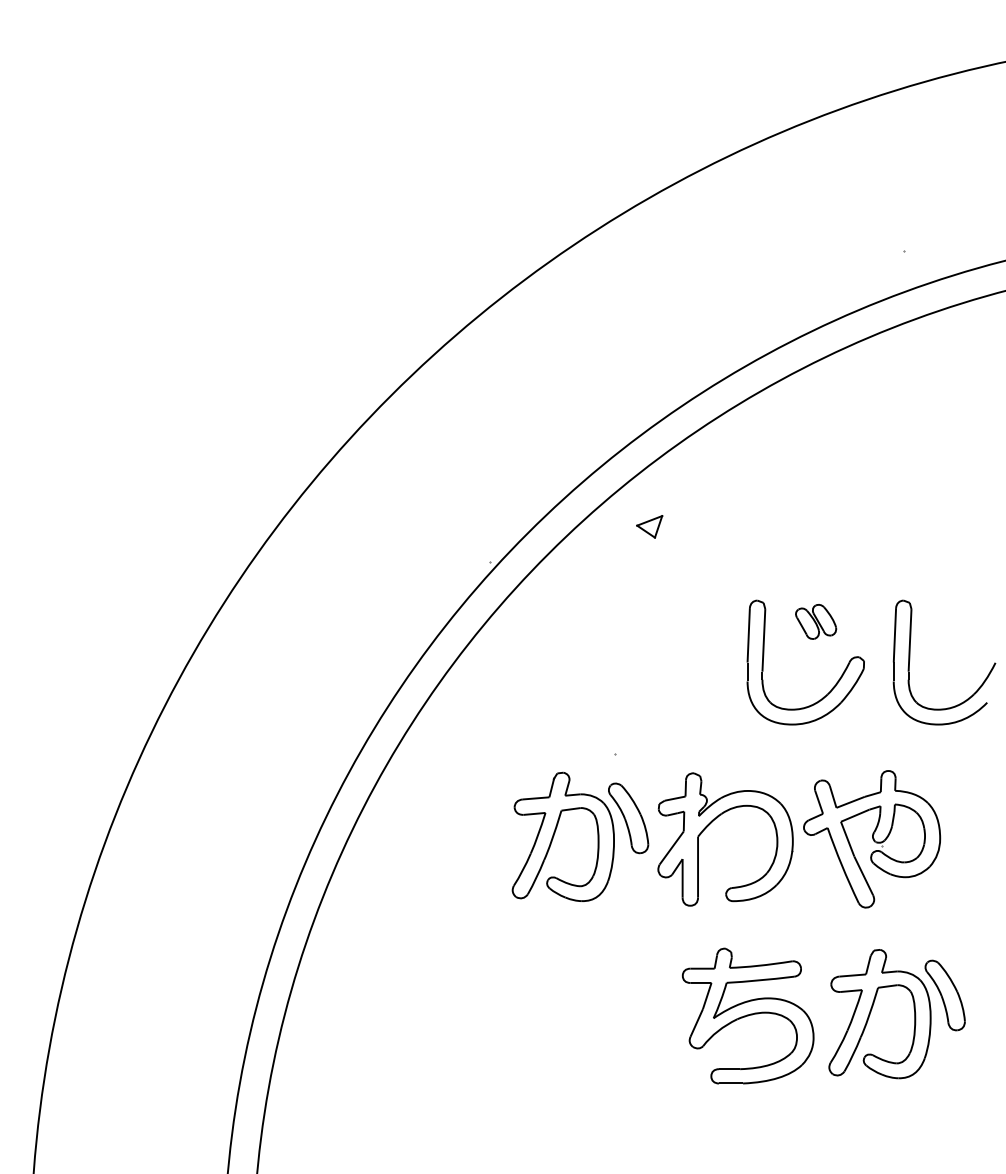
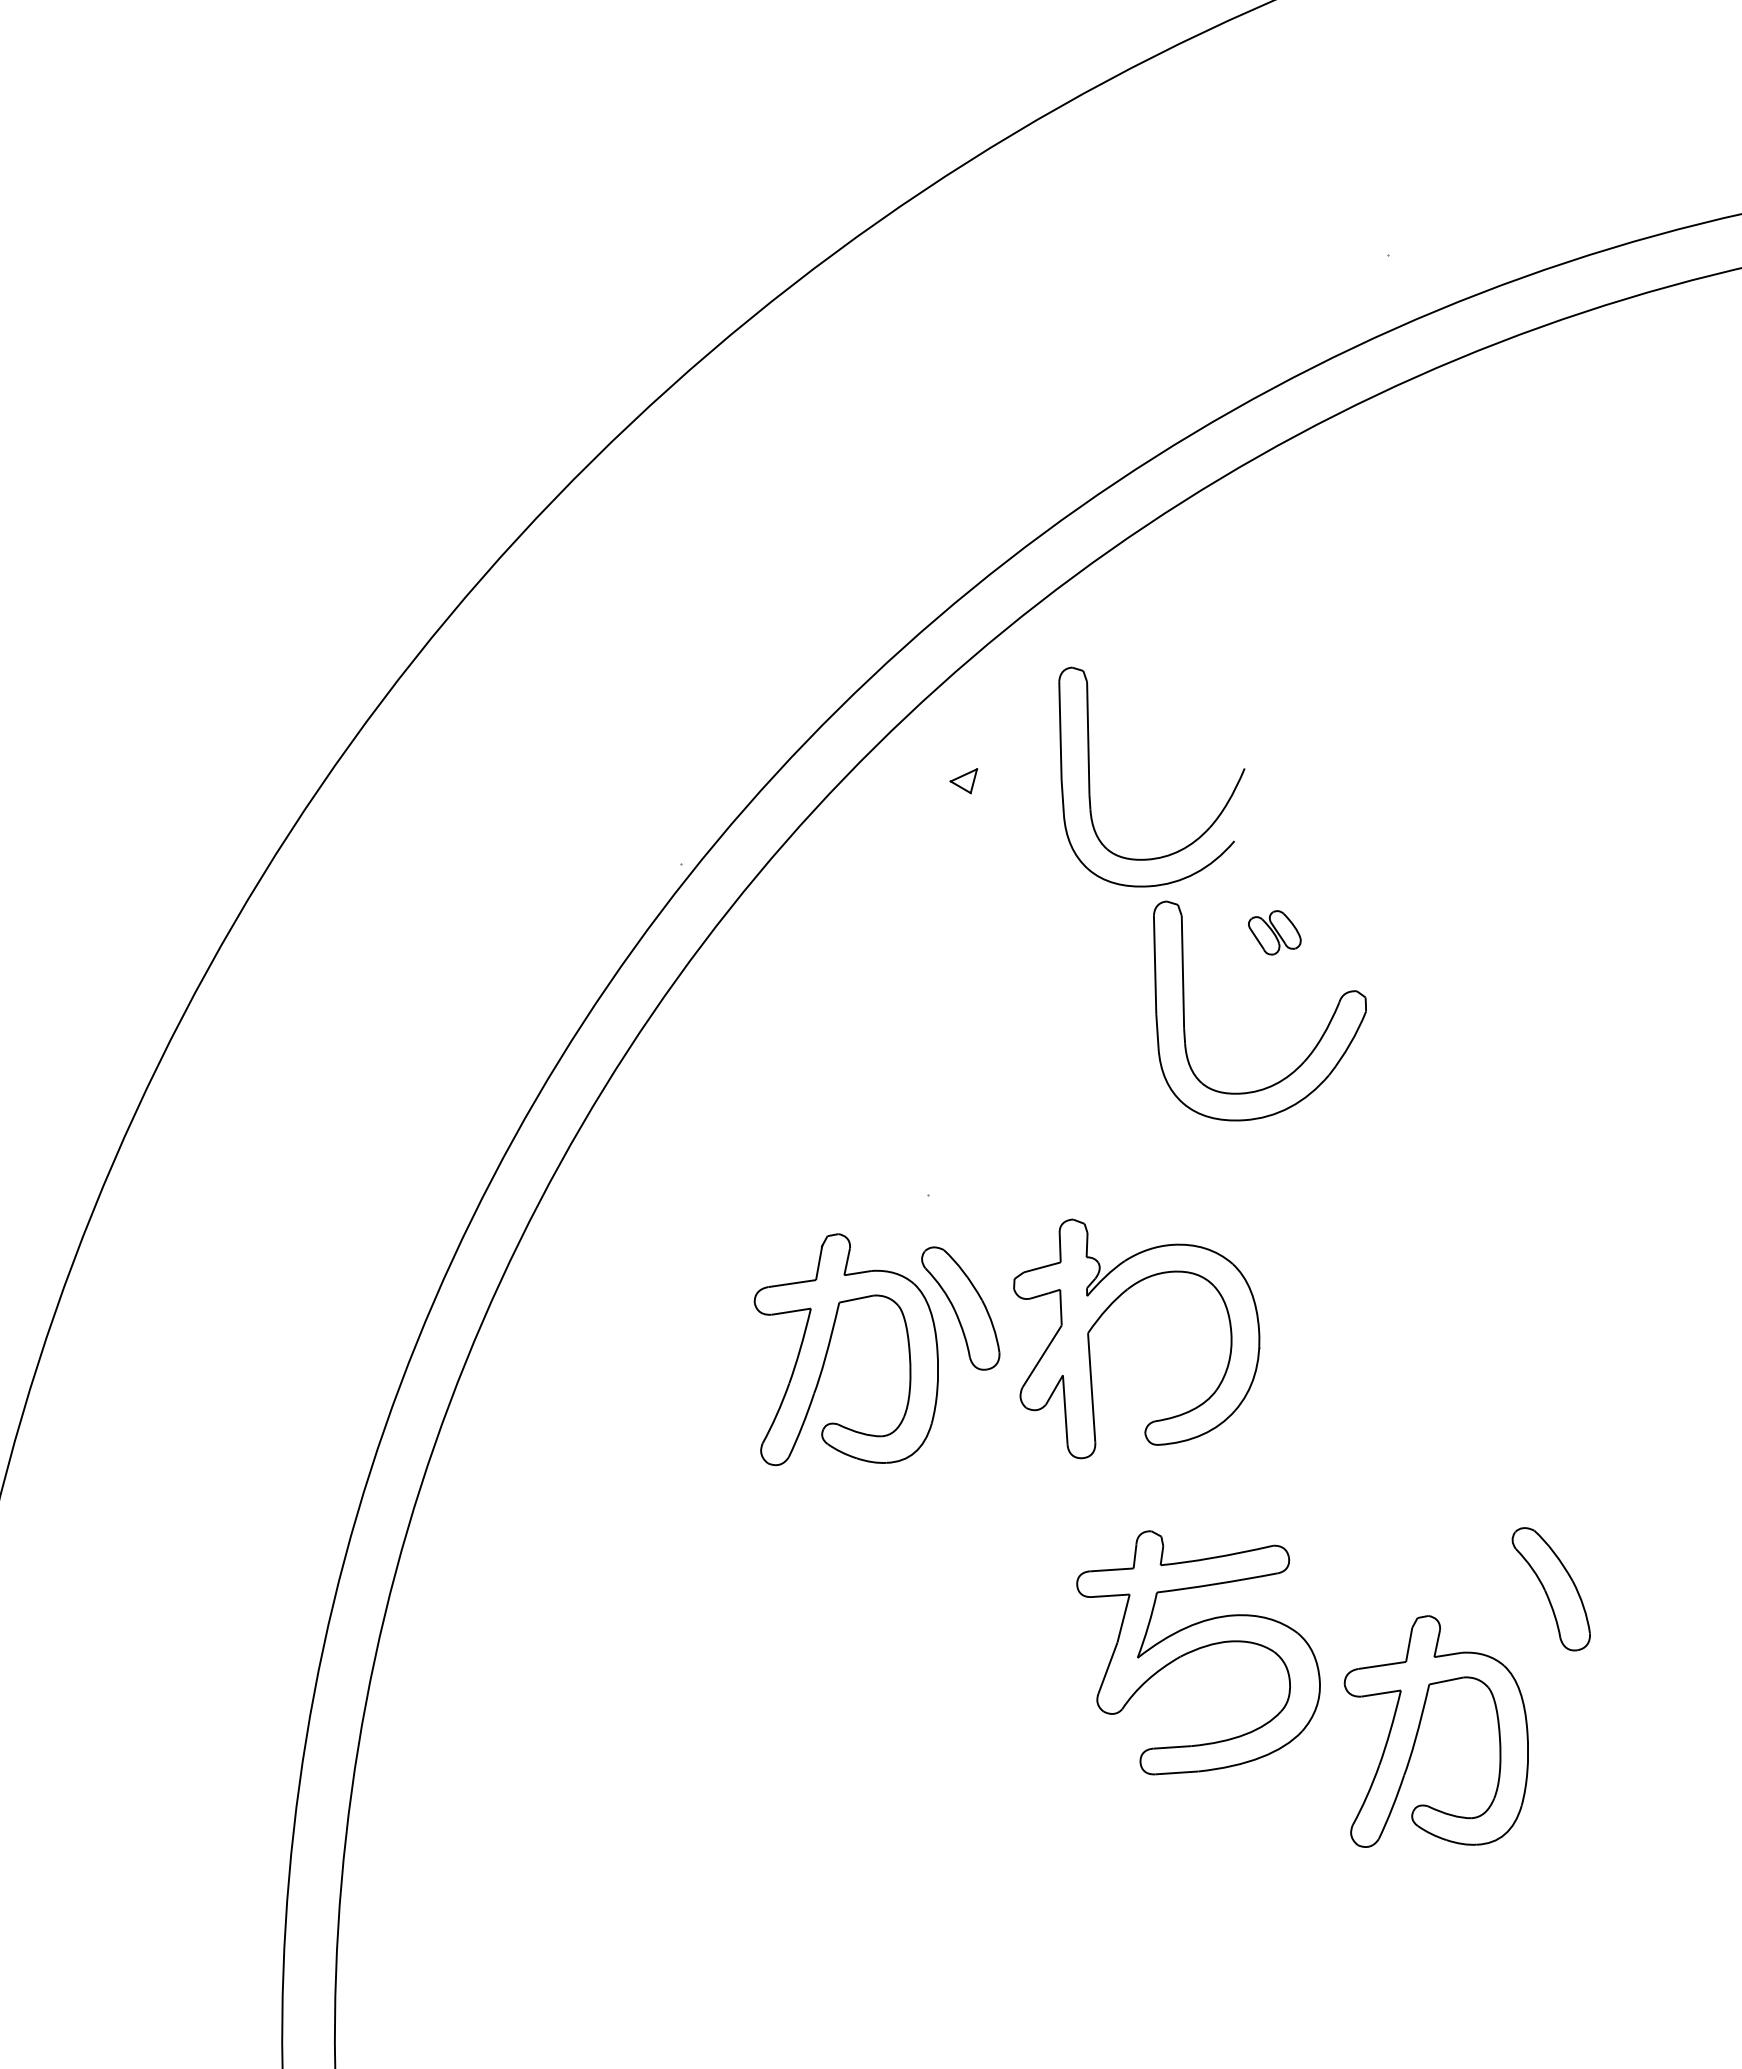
part: (649, 526) -> (963, 781), size x0.6
part: (816, 621) -> (1275, 932), size x0.7
part: (910, 659) -> (1091, 772), moved
part: (872, 839) -> (1402, 1317), removed
part: (871, 1012) -> (1420, 1729), moved

